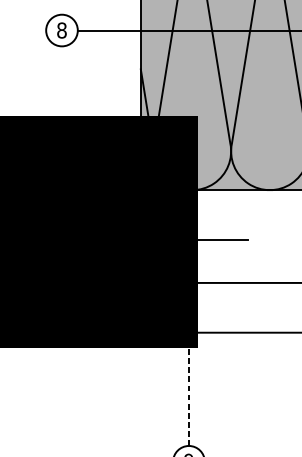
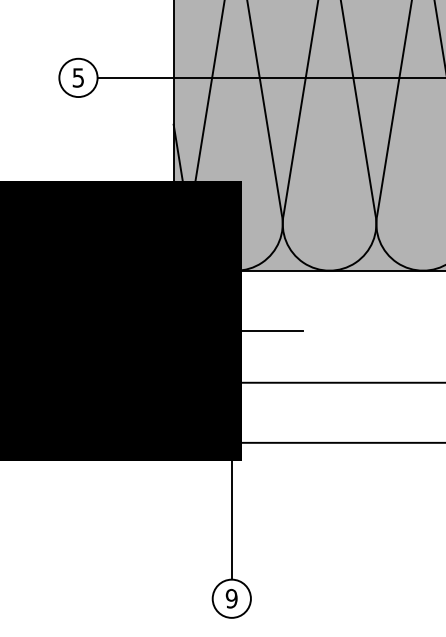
text: (62, 30) -> (78, 77), 8 -> 5
line: (188, 387) -> (231, 509), dashed -> solid

